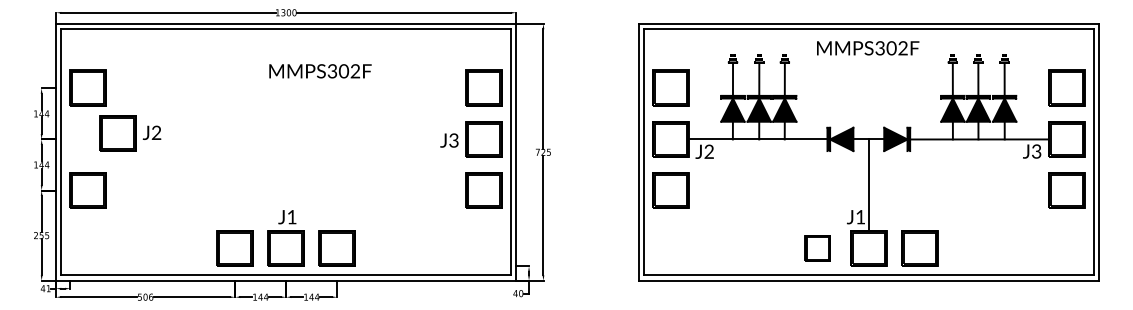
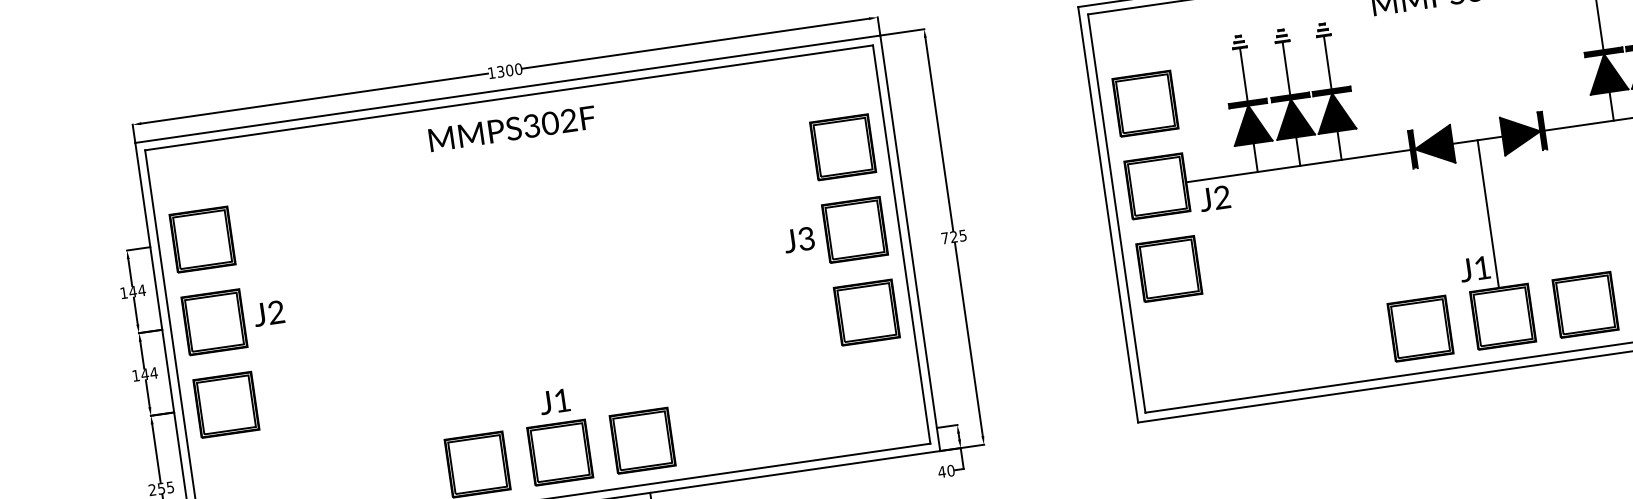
text: (320, 71) -> (512, 129), moved
part: (130, 133) -> (234, 319), moved
part: (817, 248) -> (1420, 328), size x1.43

